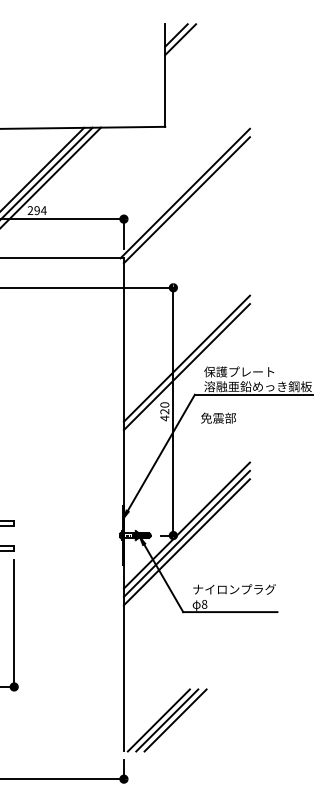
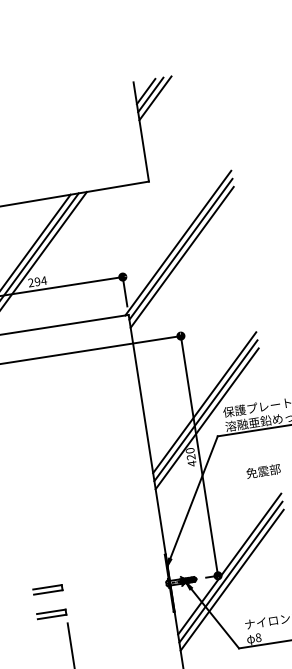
line: (184, 43) -> (155, 98), added
line: (186, 208) -> (181, 257), added
line: (186, 375) -> (206, 418), added
text: (218, 417) -> (263, 470), moved

